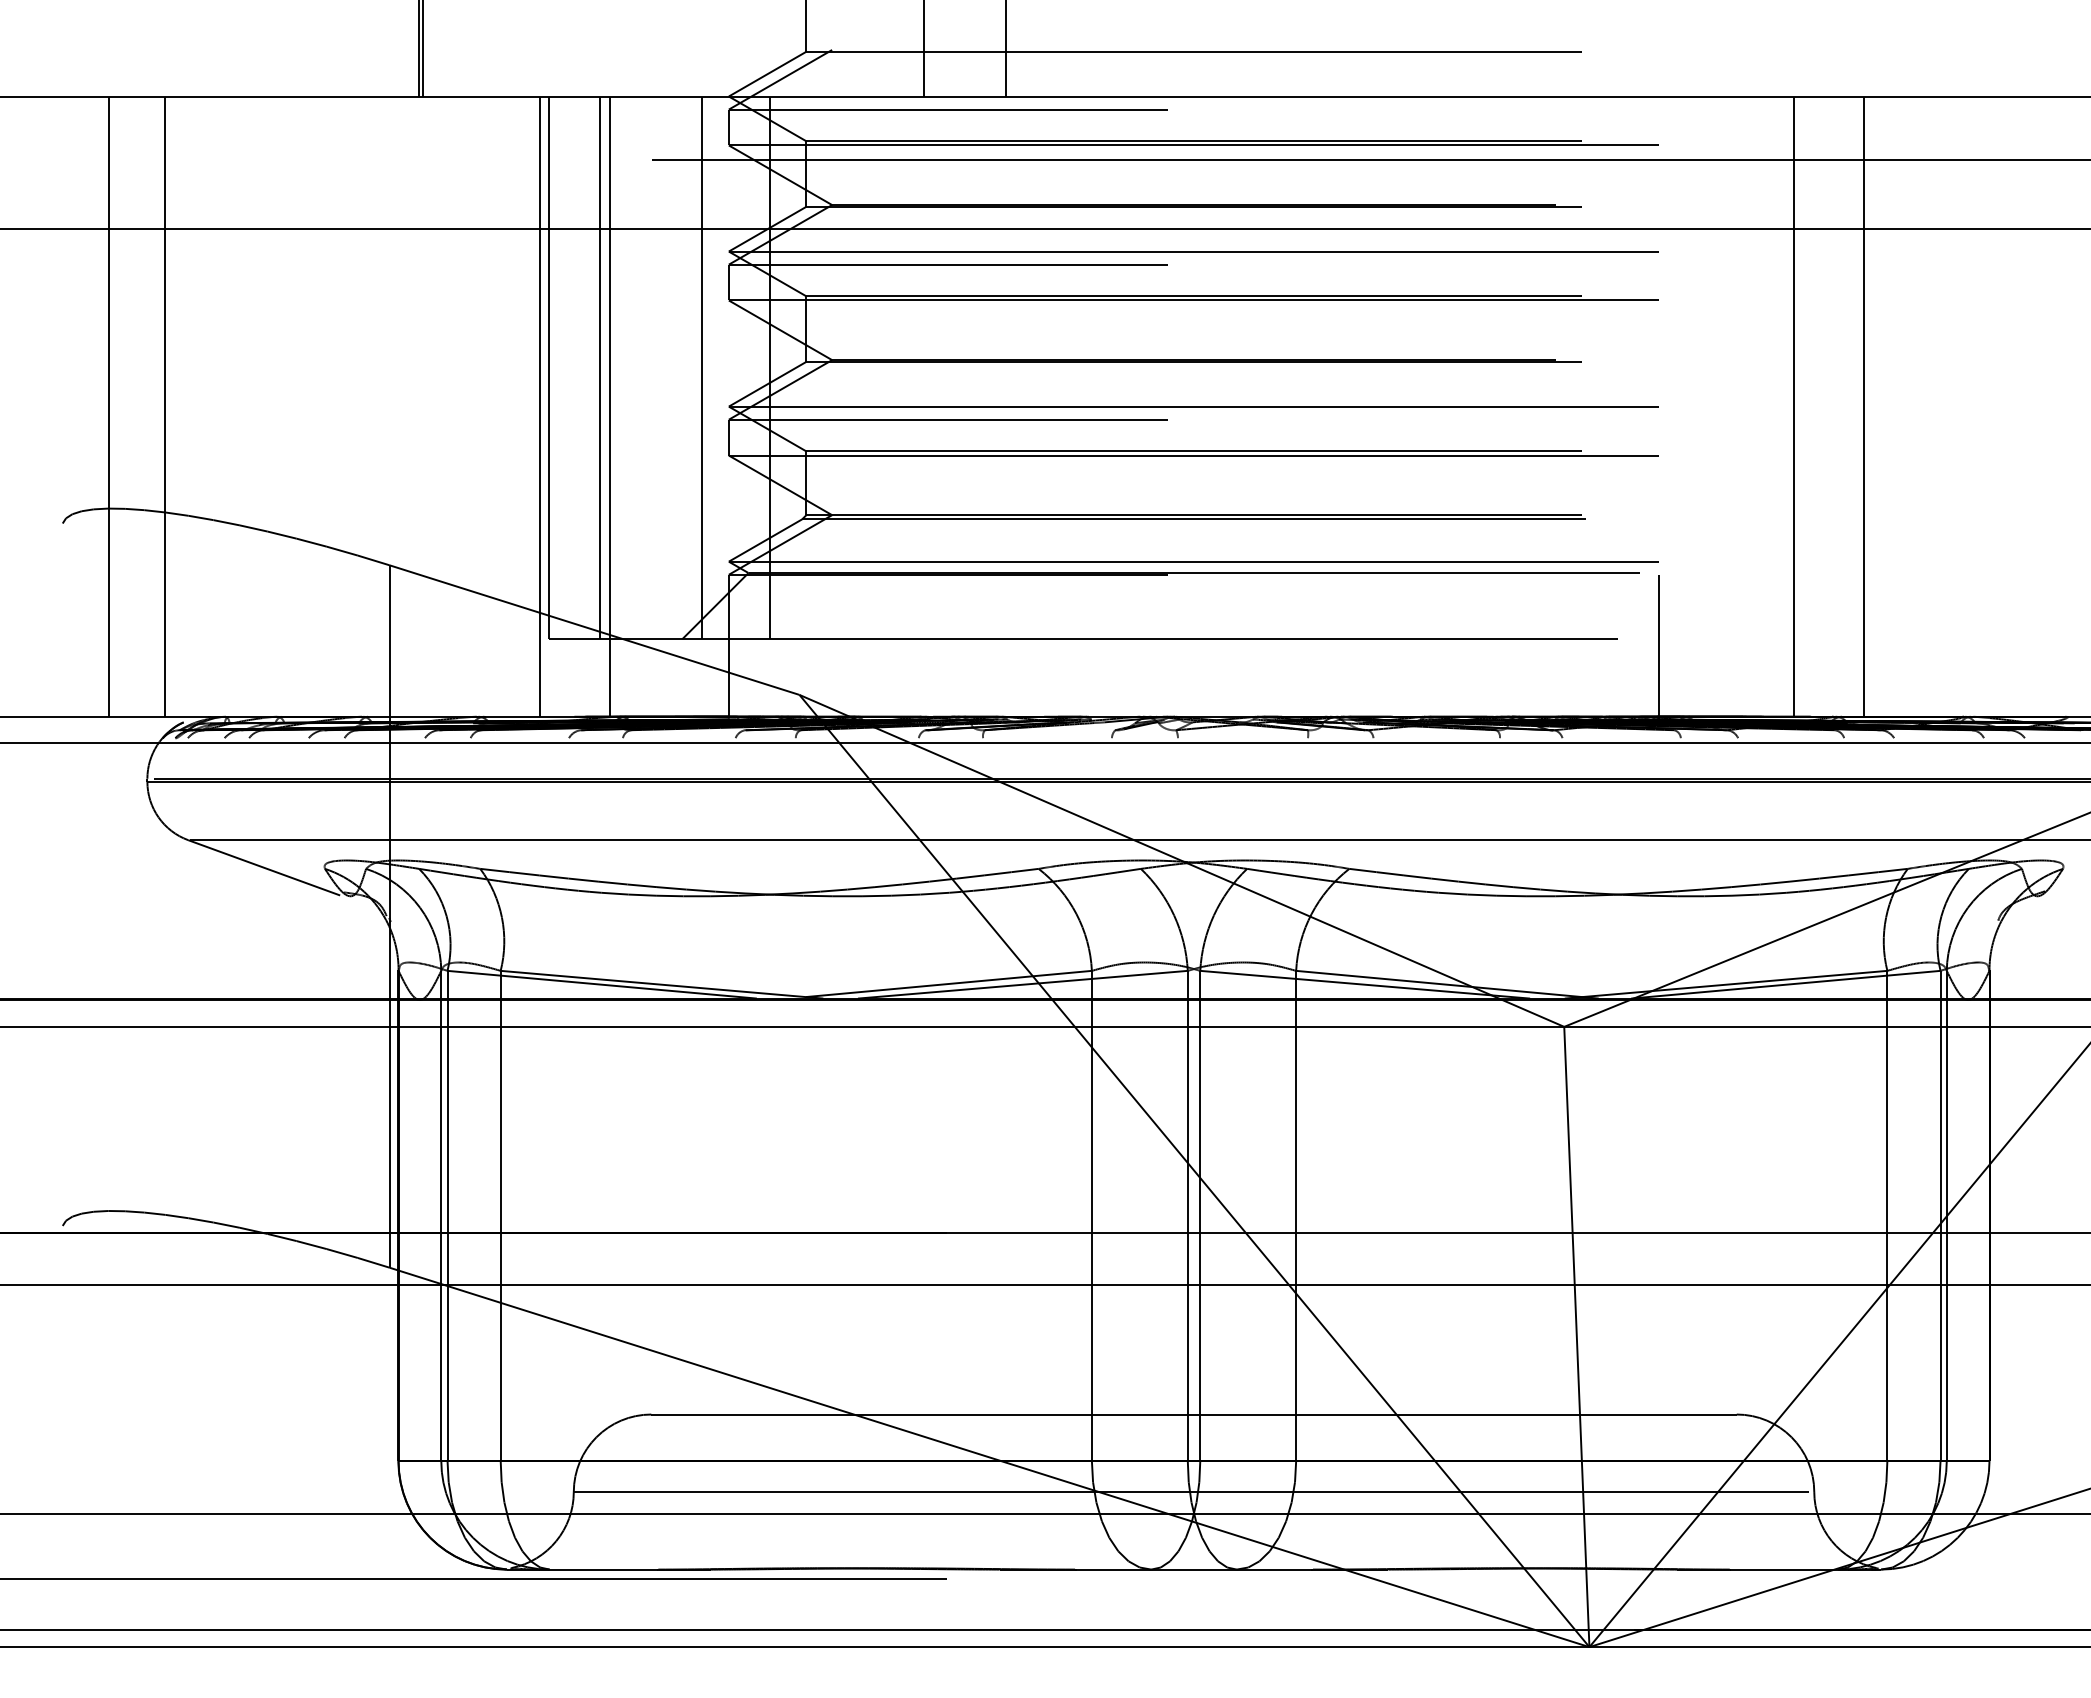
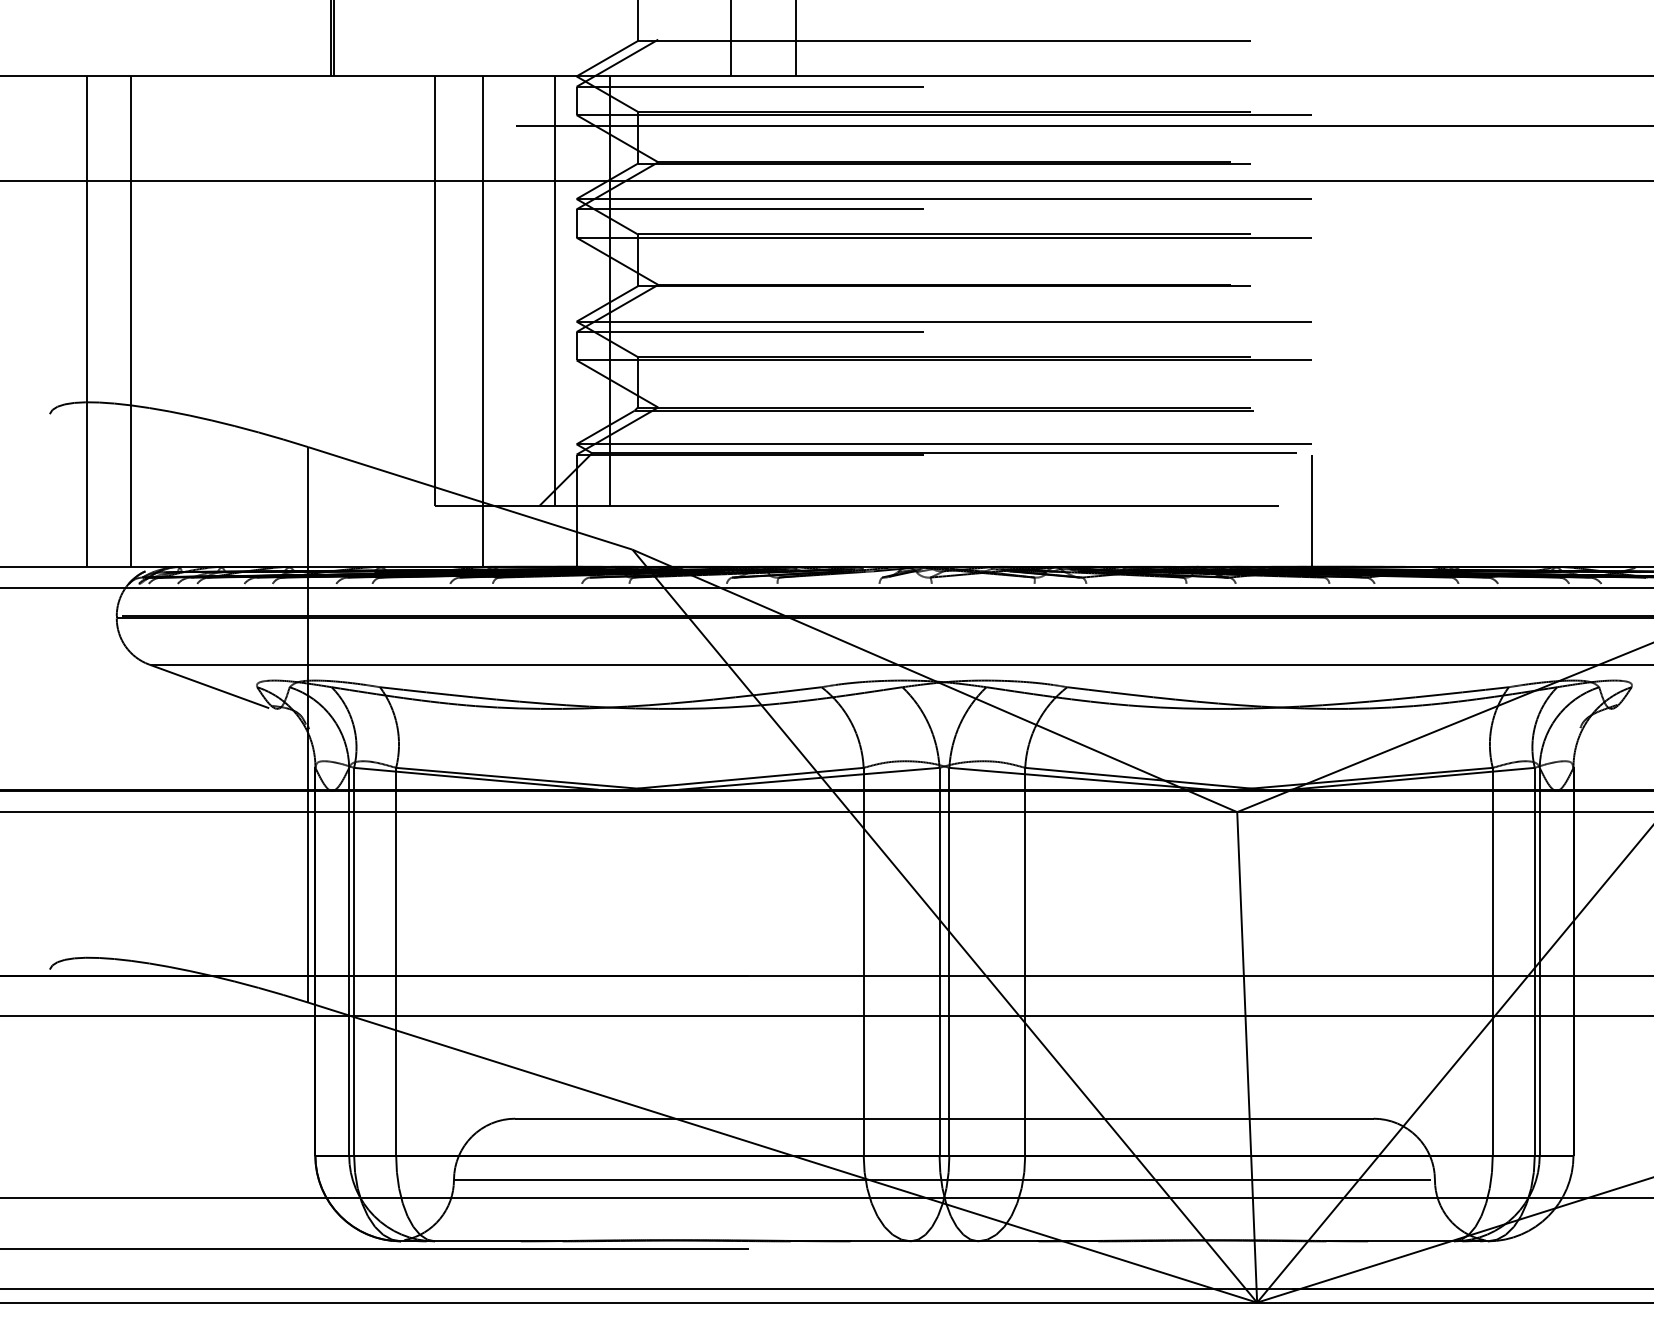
line: (600, 367) -> (475, 290), removed
line: (540, 406) -> (427, 321), removed
line: (1794, 406) -> (1419, 321), removed
line: (1864, 406) -> (1474, 321), removed

